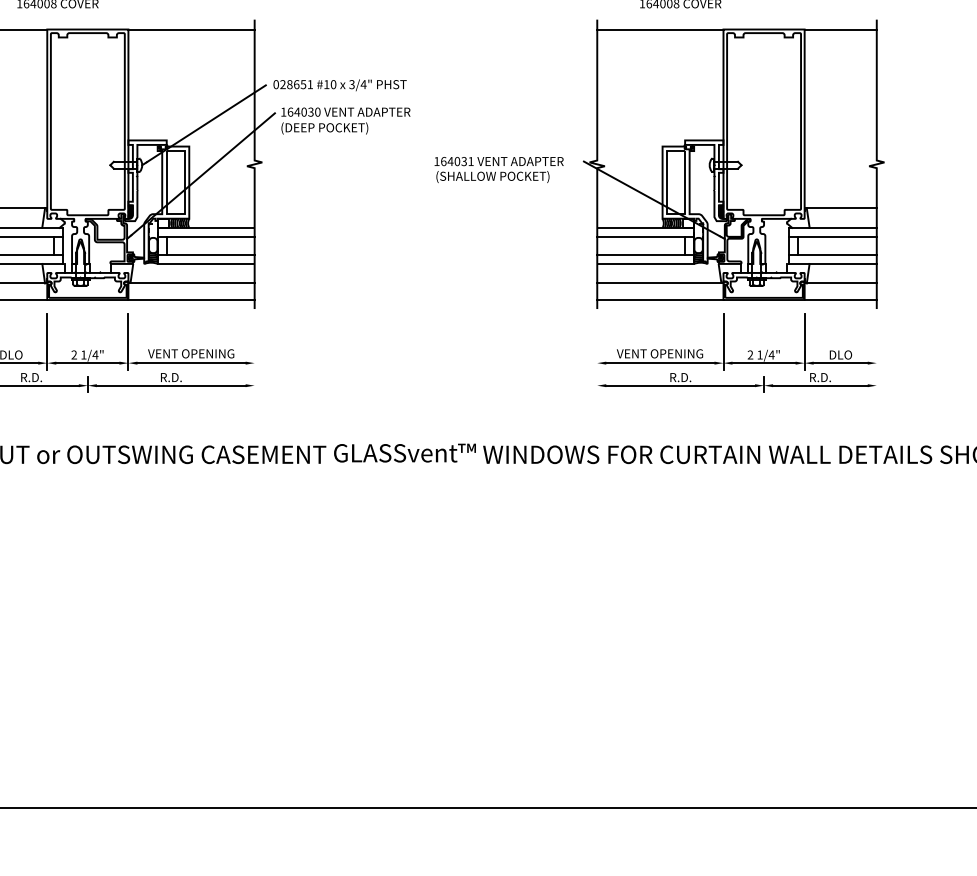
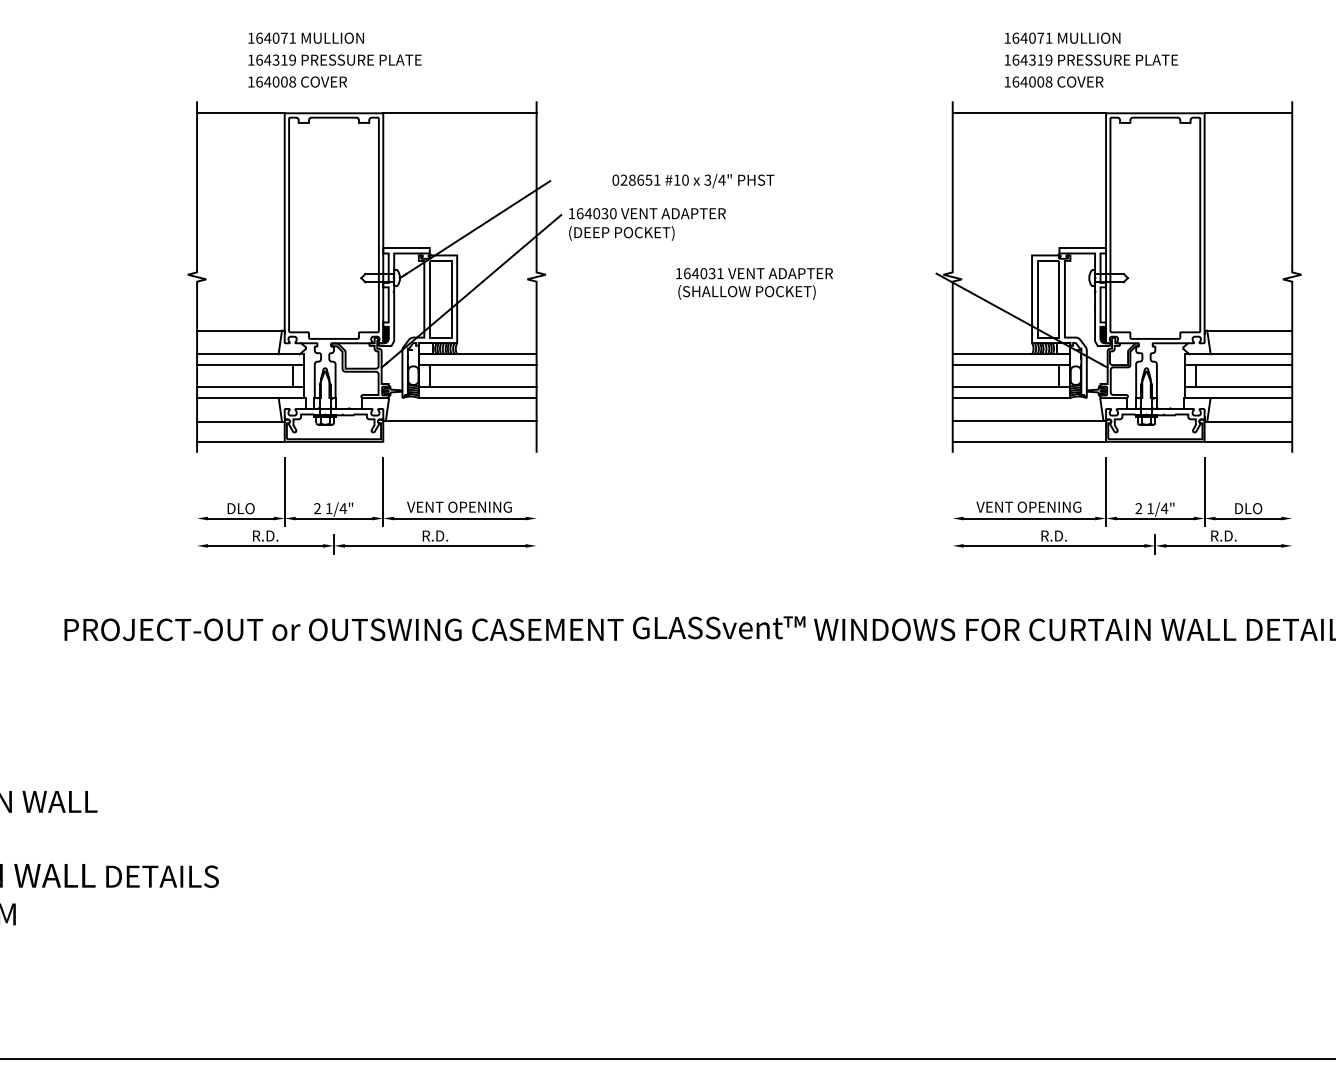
text: (340, 85) -> (693, 181), moved
text: (499, 169) -> (754, 283), moved
line: (191, 299) -> (459, 441), removed

